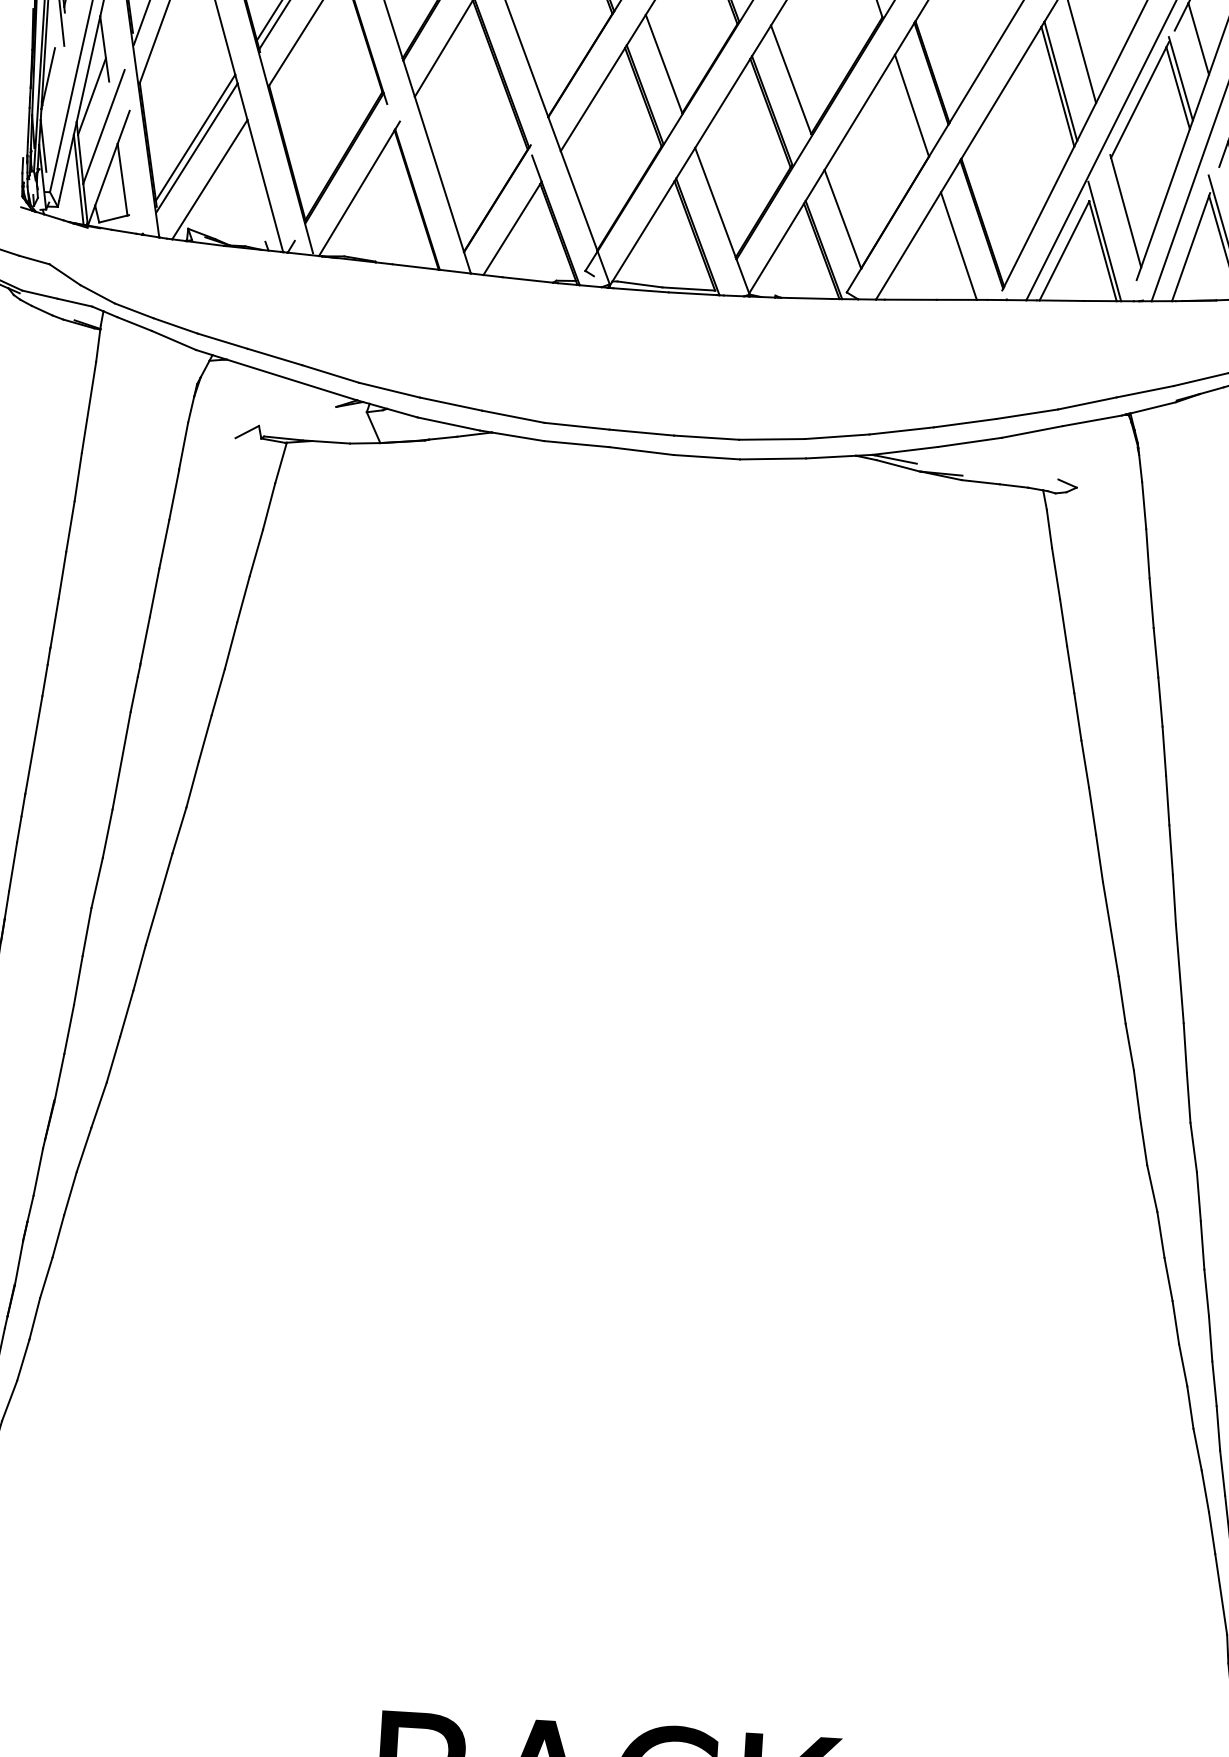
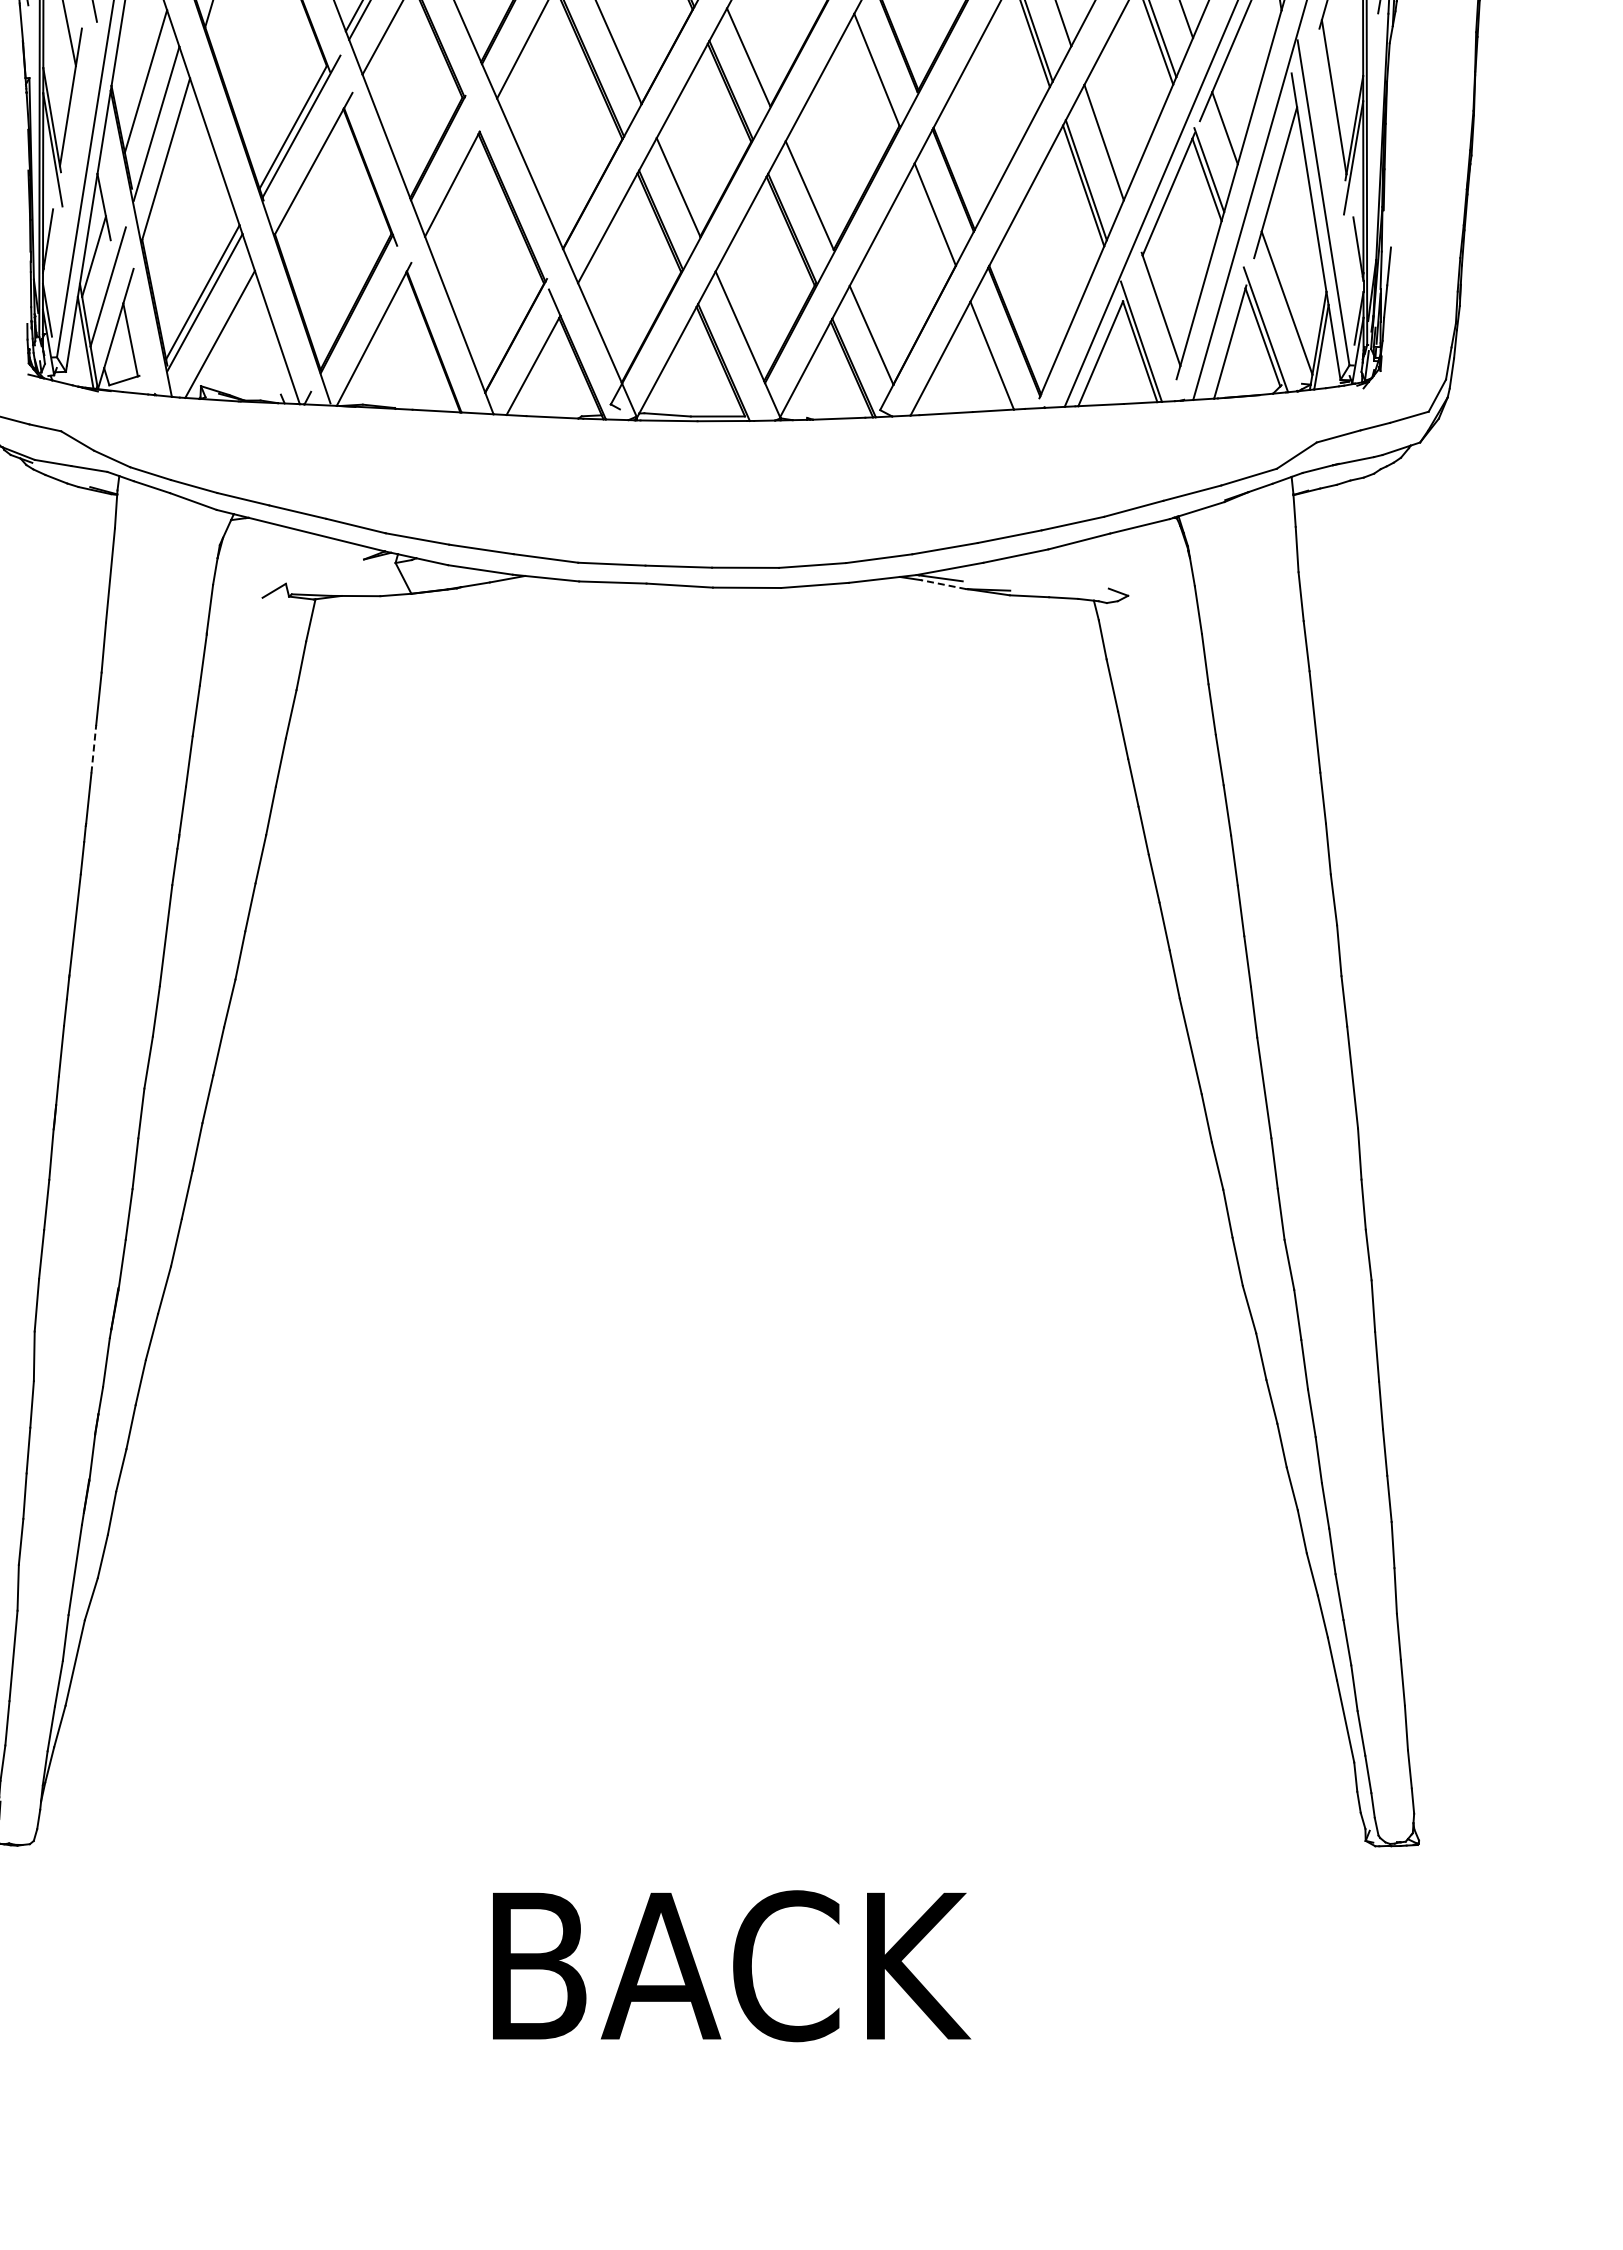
line: (897, 465) -> (943, 584), solid -> dashed
line: (62, 574) -> (93, 748), solid -> dashed

